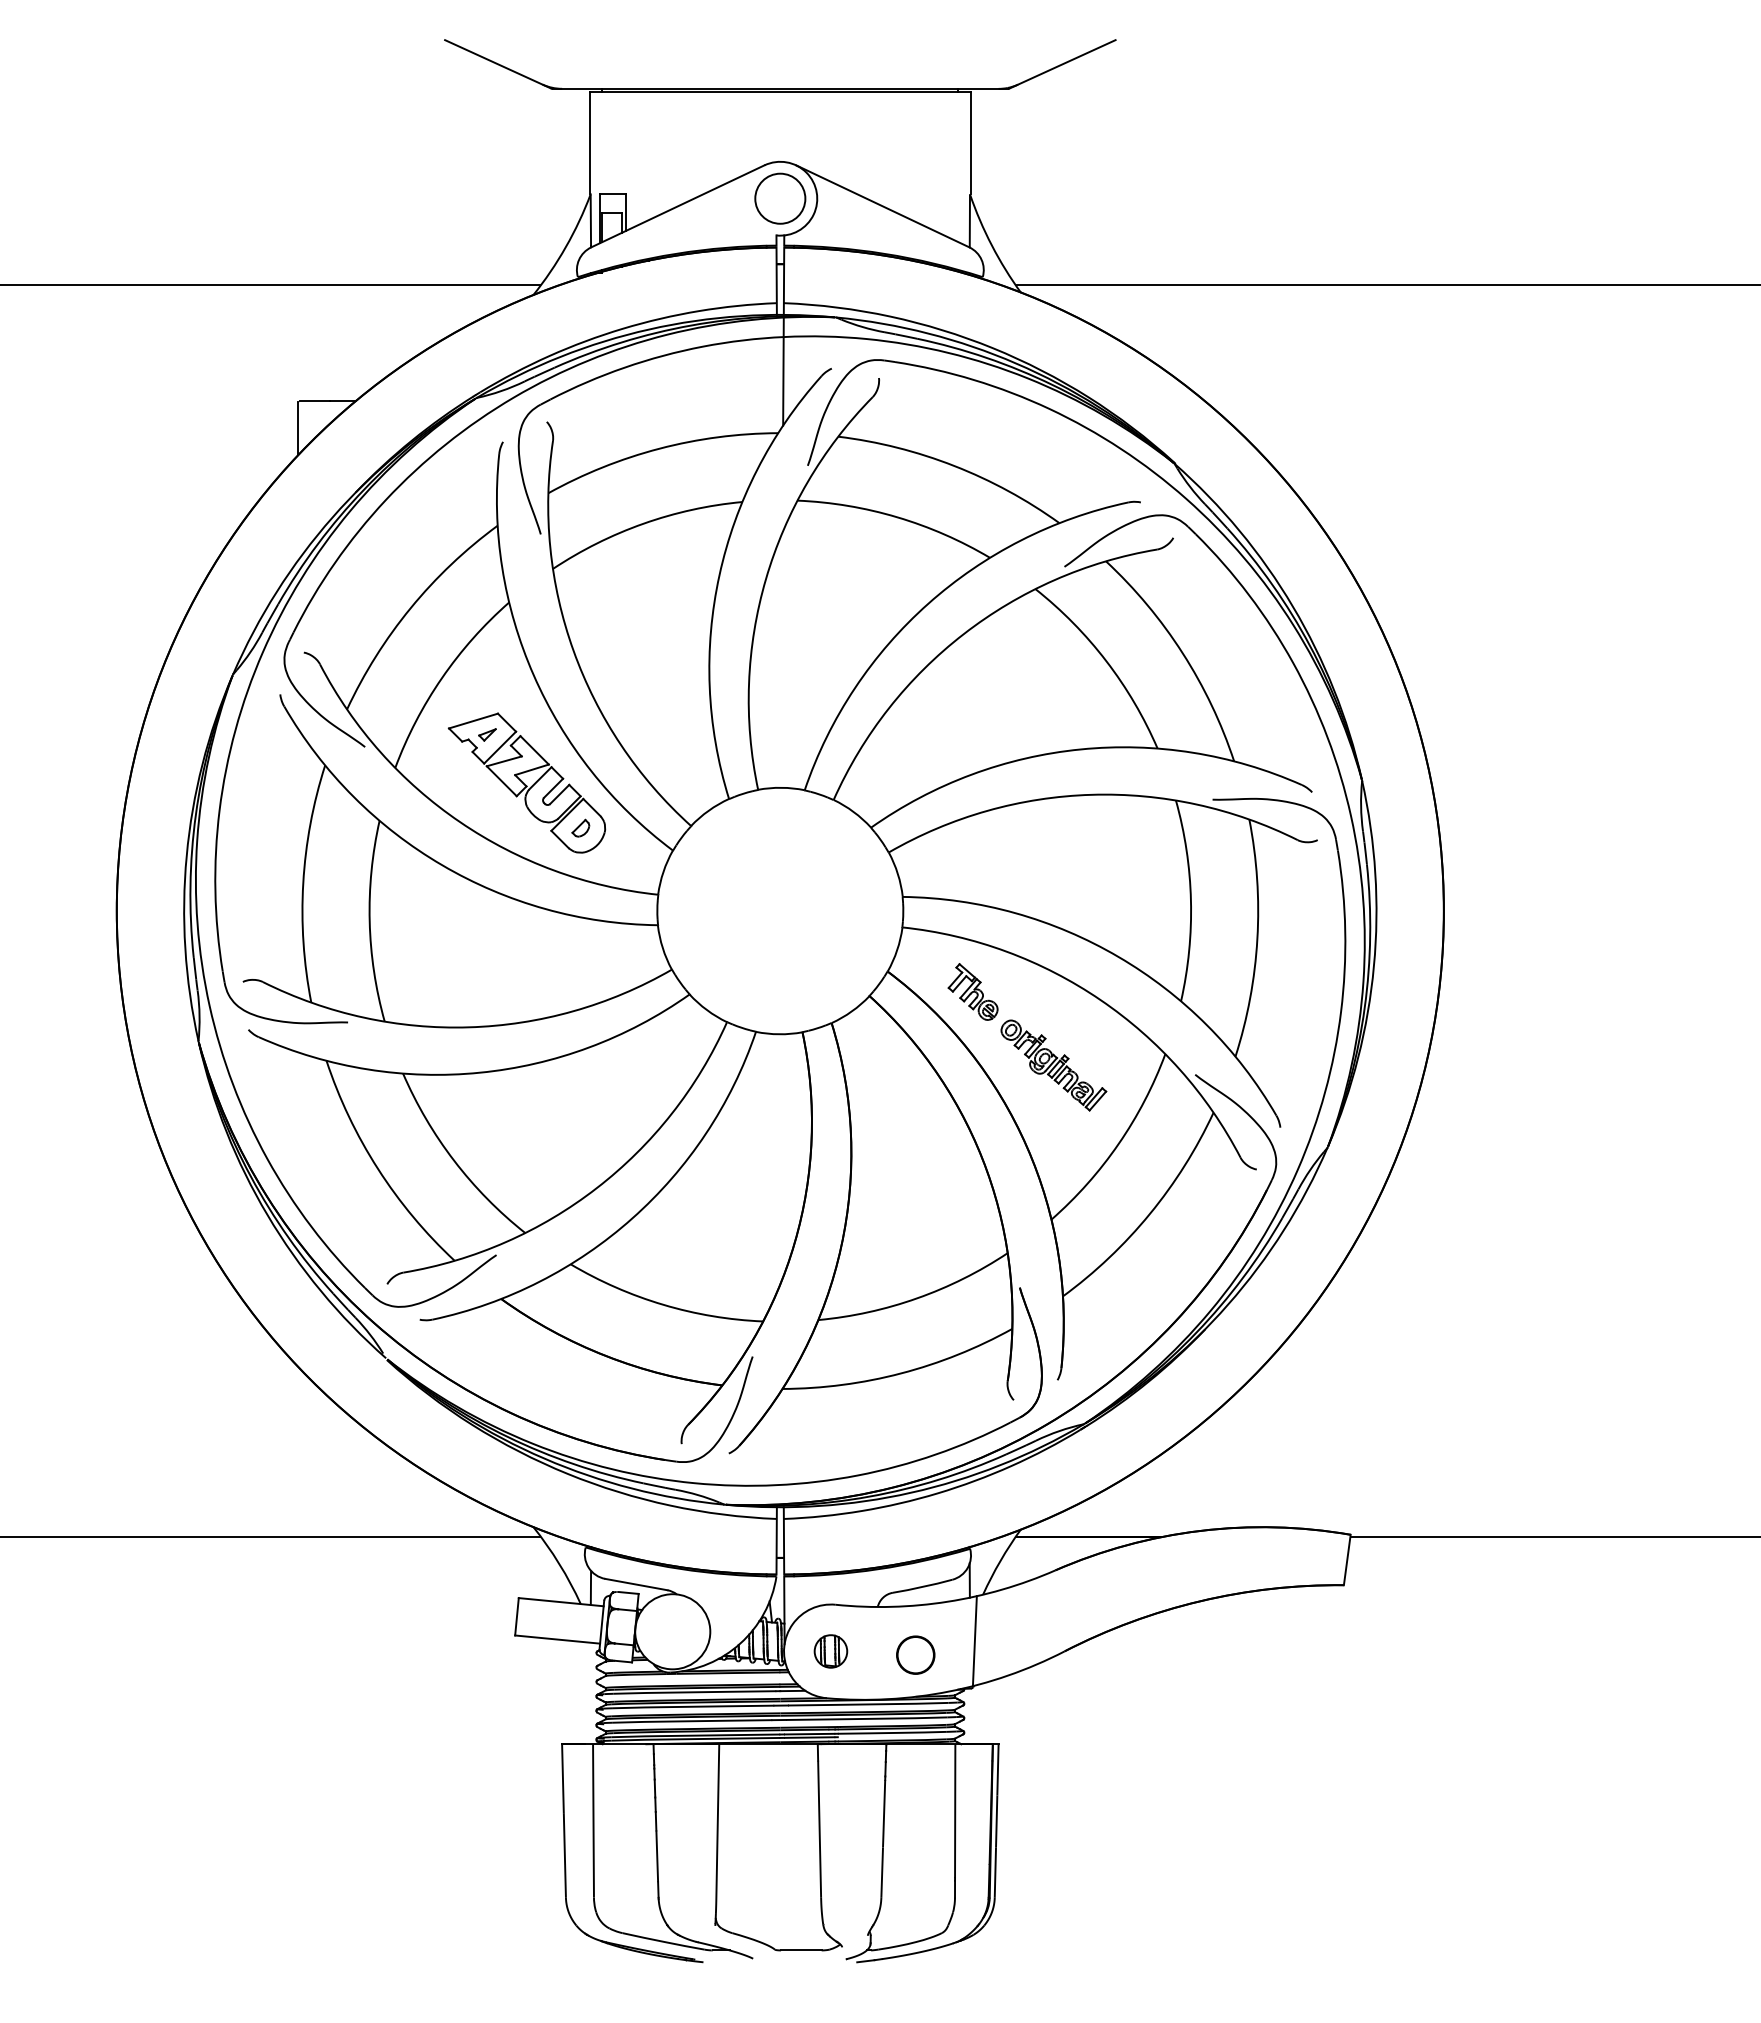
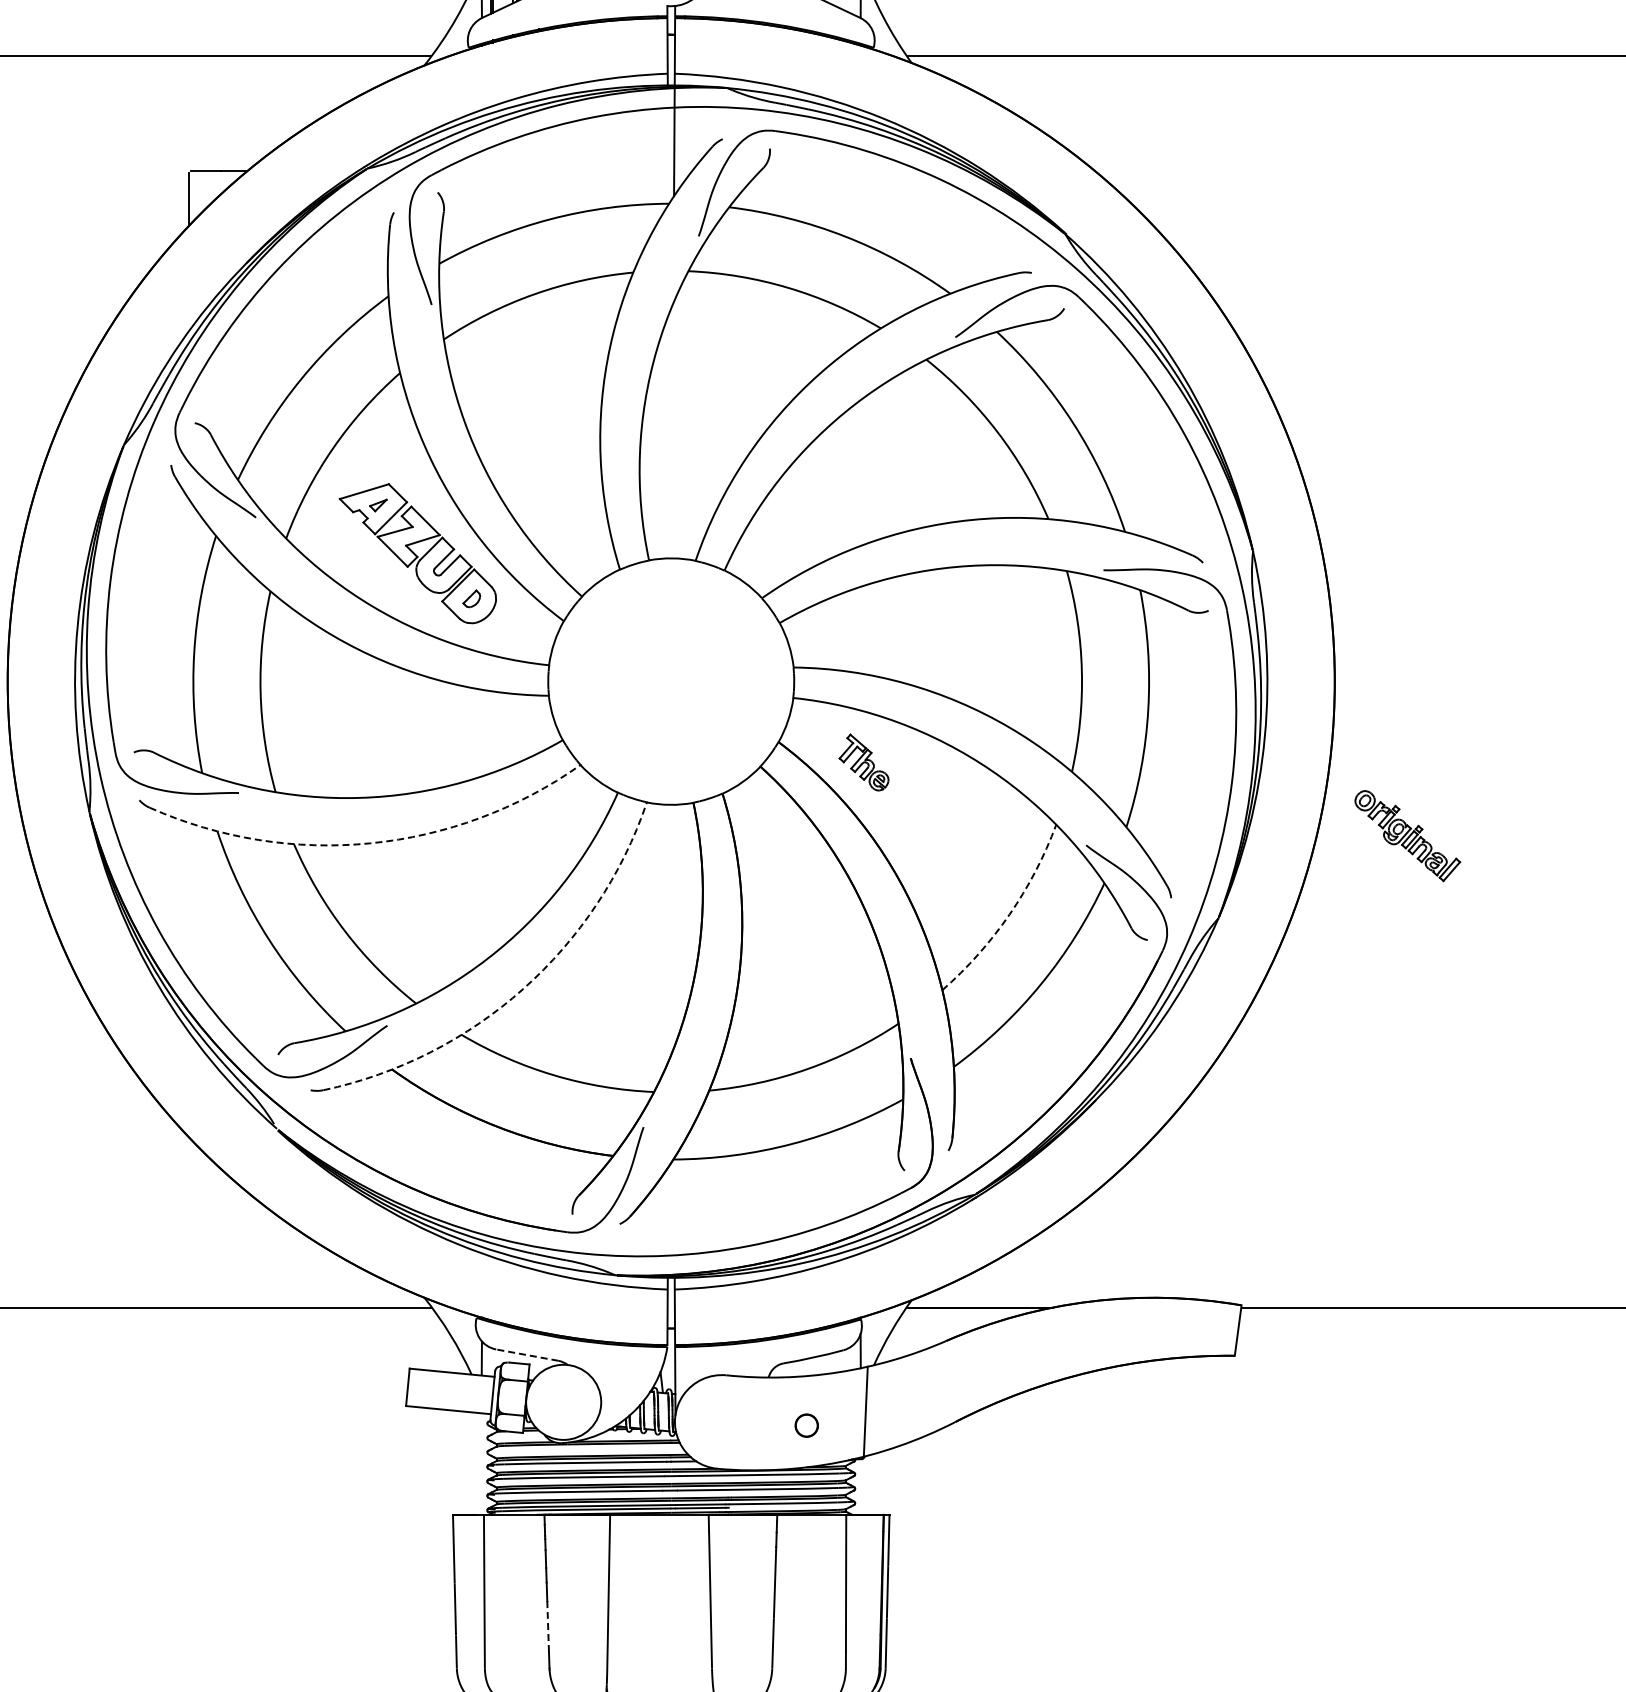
part: (1053, 1065) -> (1407, 836), moved
arc: (479, 1072) -> (370, 843), solid -> dashed
arc: (1118, 1143) -> (1009, 914), solid -> dashed
arc: (632, 1218) -> (523, 989), solid -> dashed
line: (636, 1584) -> (527, 1355), solid -> dashed
part: (830, 1651) -> (721, 1422), removed
circle: (915, 1654) -> (806, 1425), size x0.6
line: (657, 1855) -> (548, 1626), solid -> dashed

